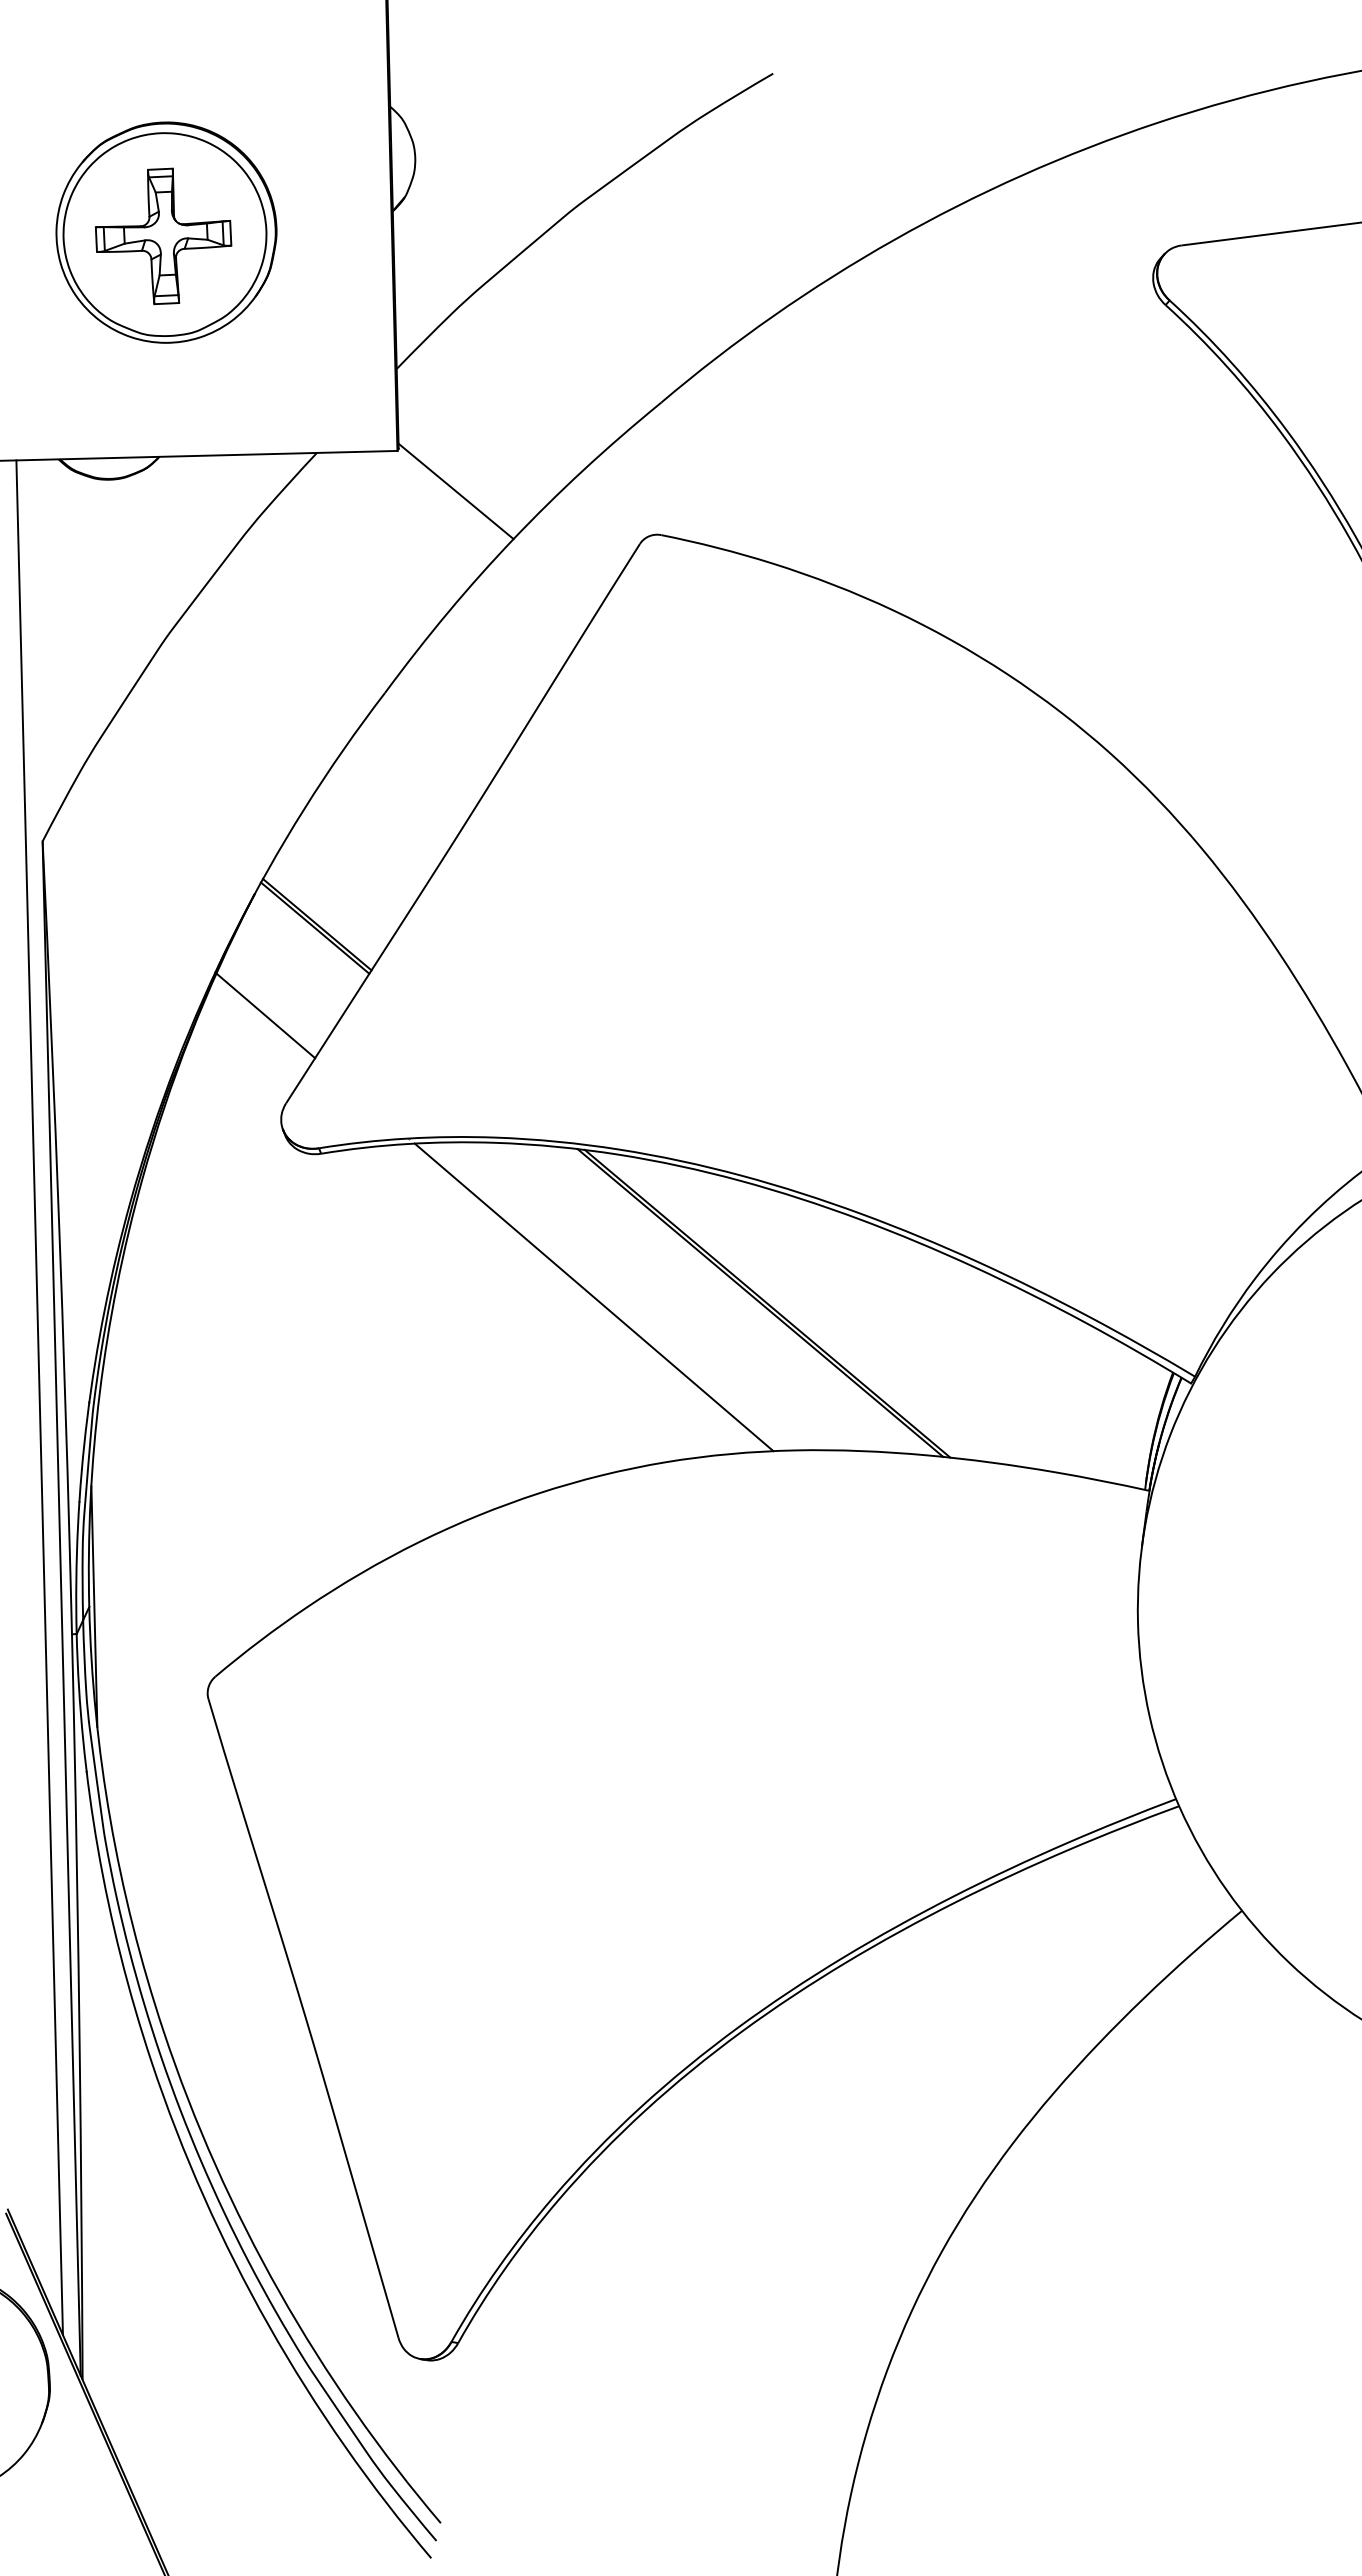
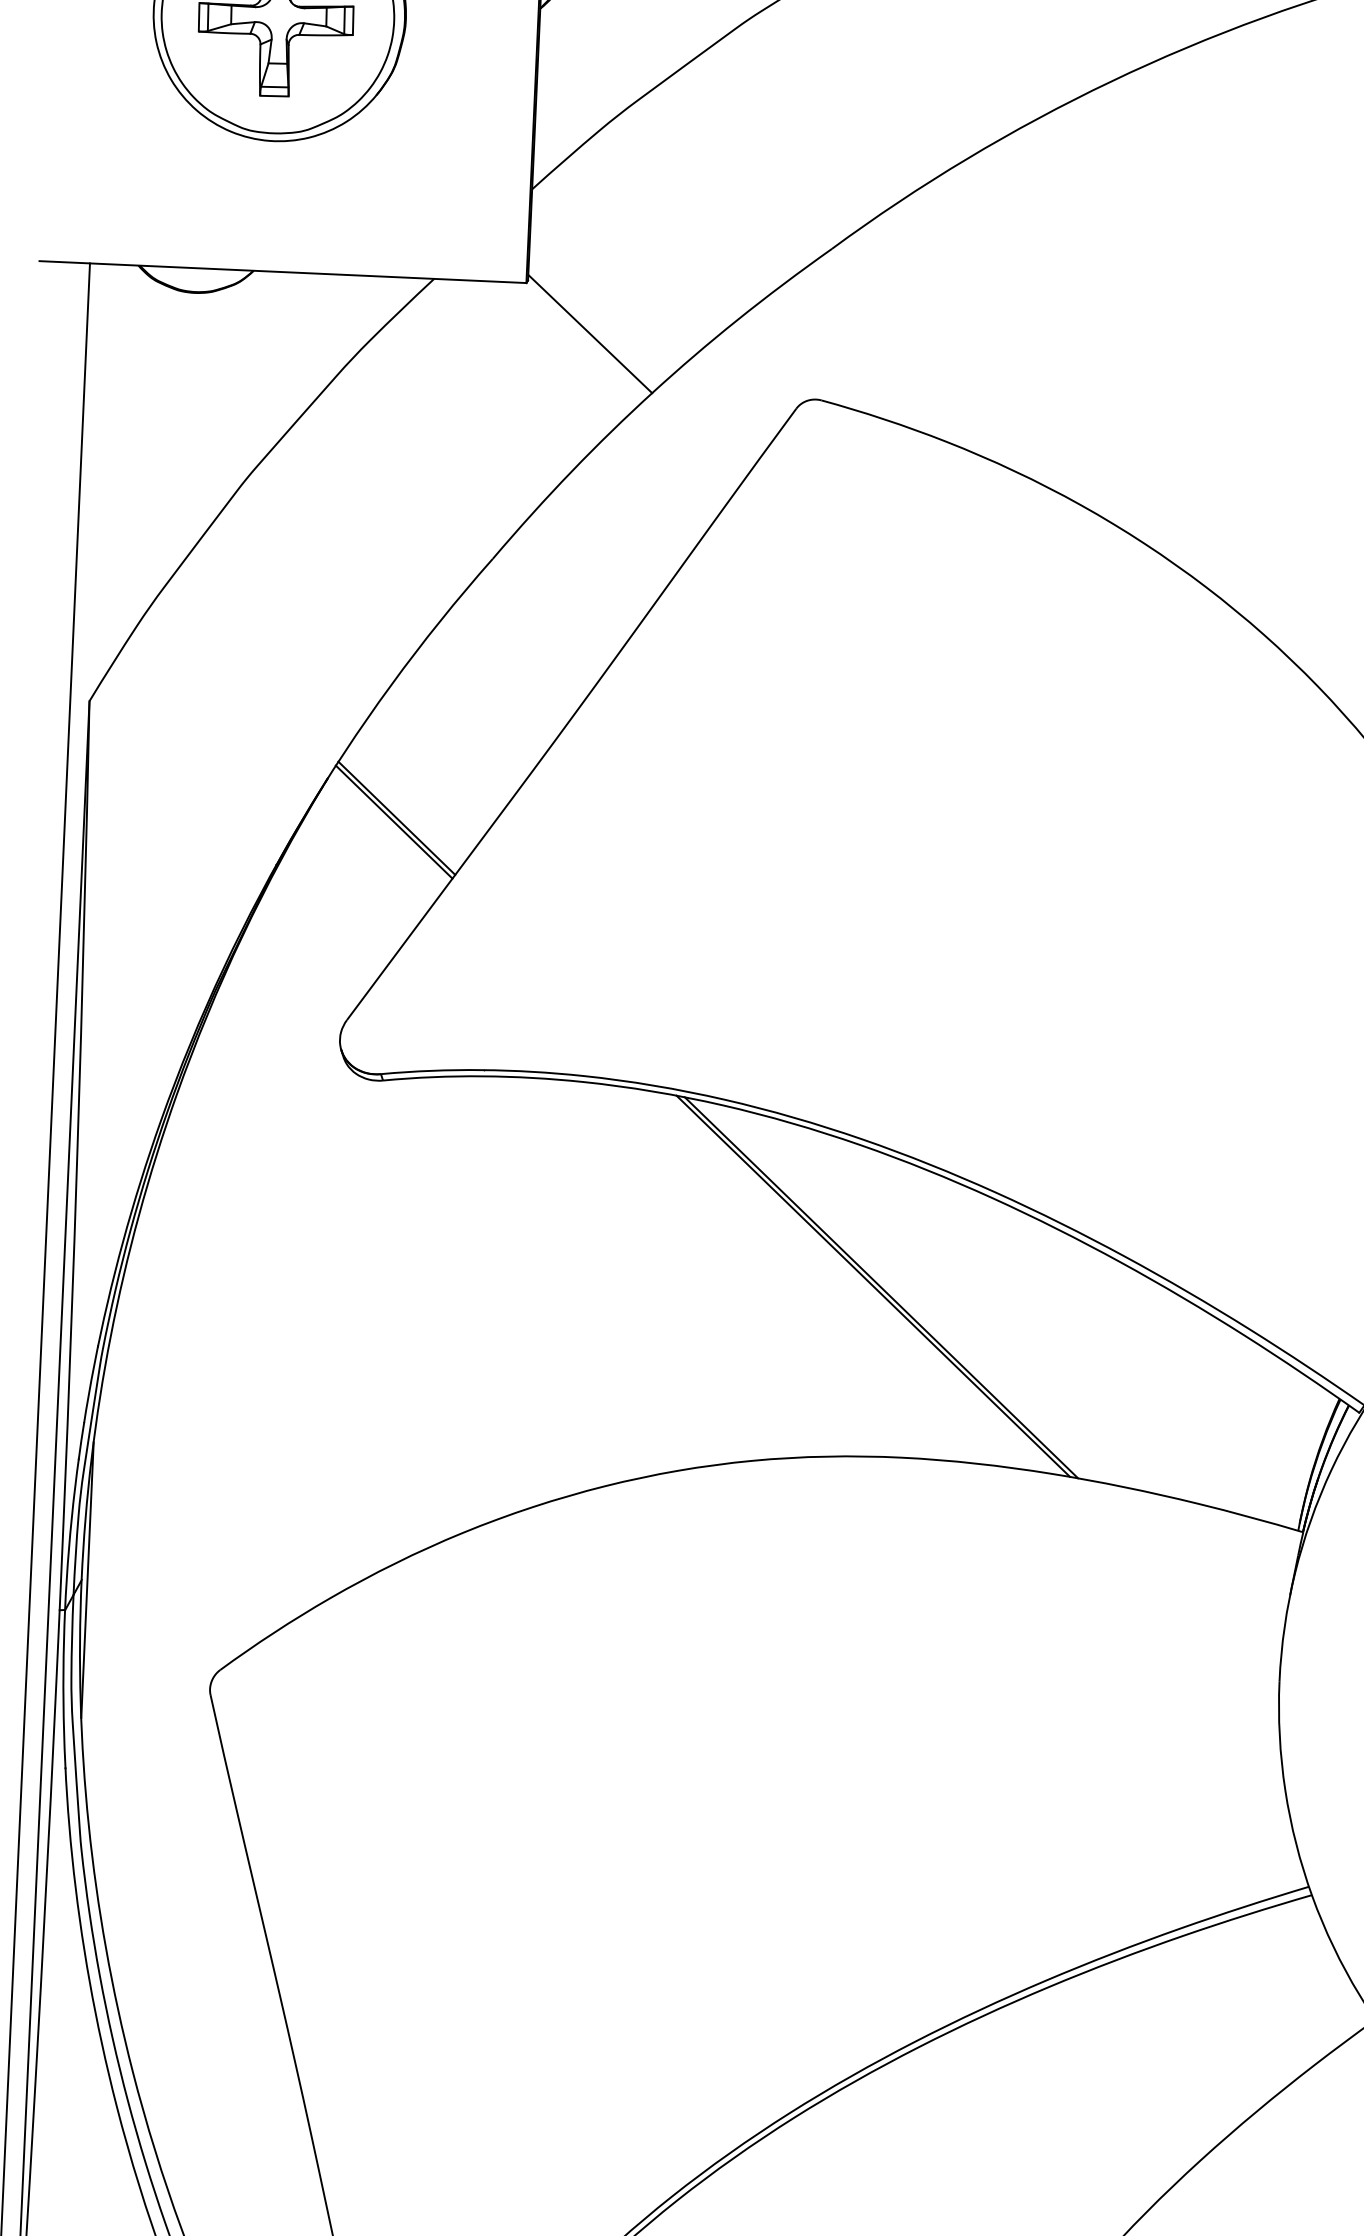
line: (265, 1015) -> (330, 918), removed
line: (593, 1297) -> (682, 1266), removed

